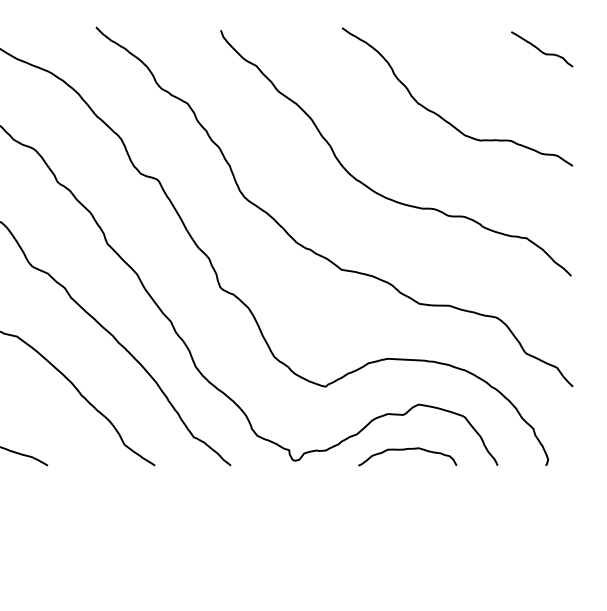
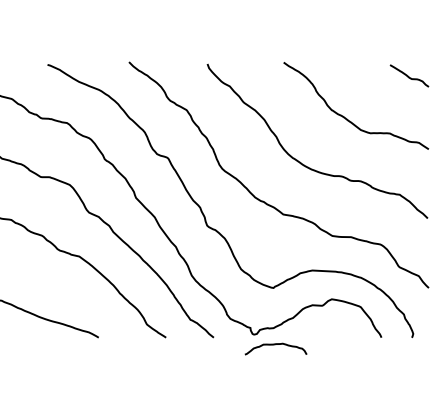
curve: (406, 451) -> (275, 345), moved

